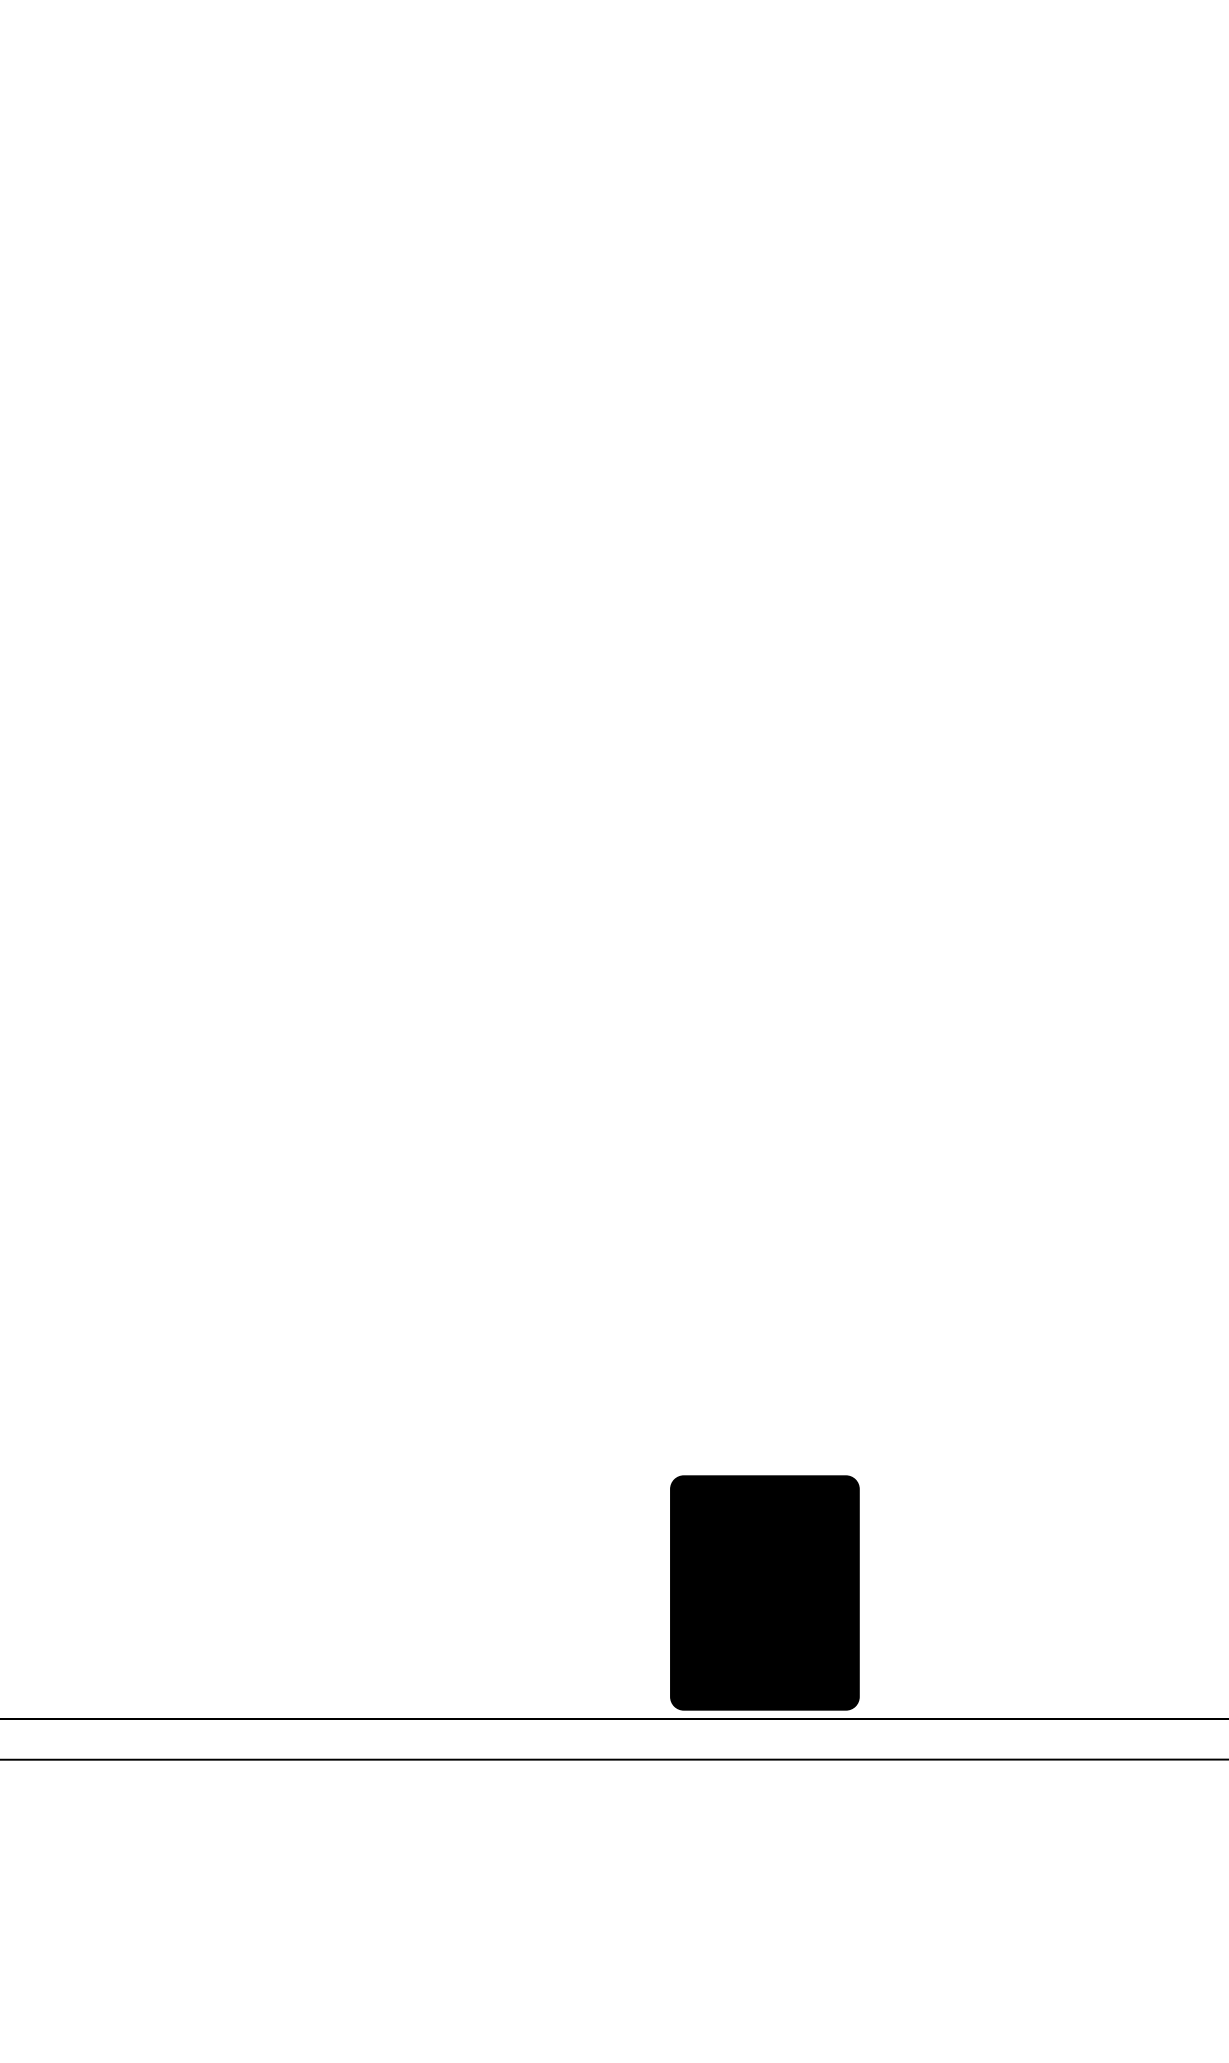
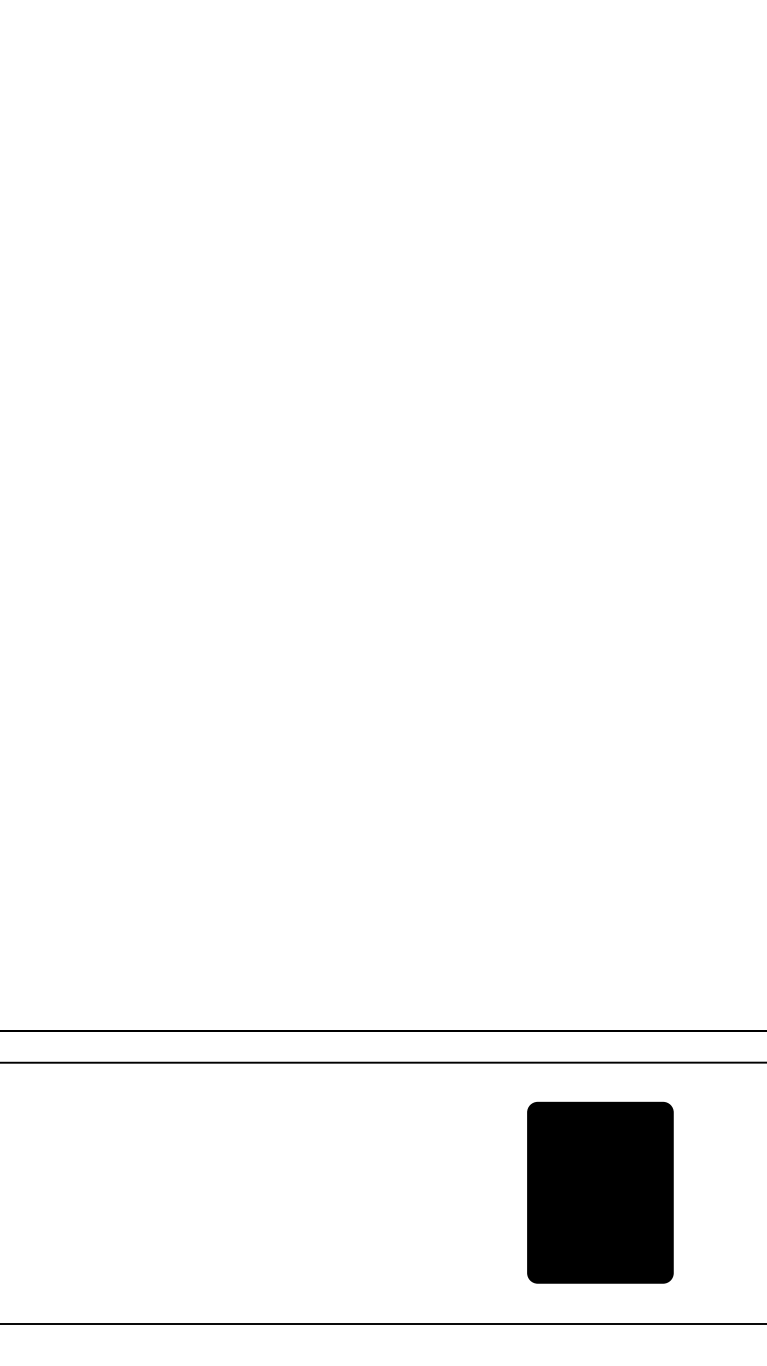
part: (764, 1592) -> (600, 1192), moved

